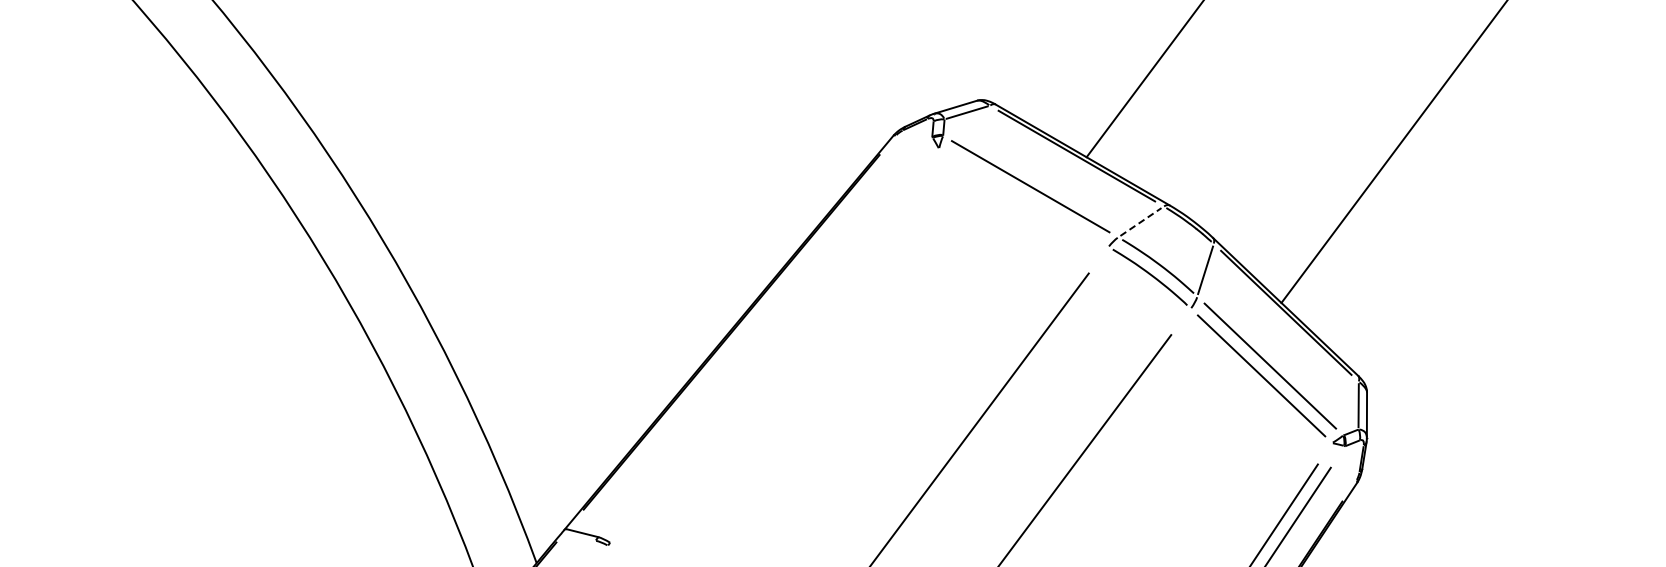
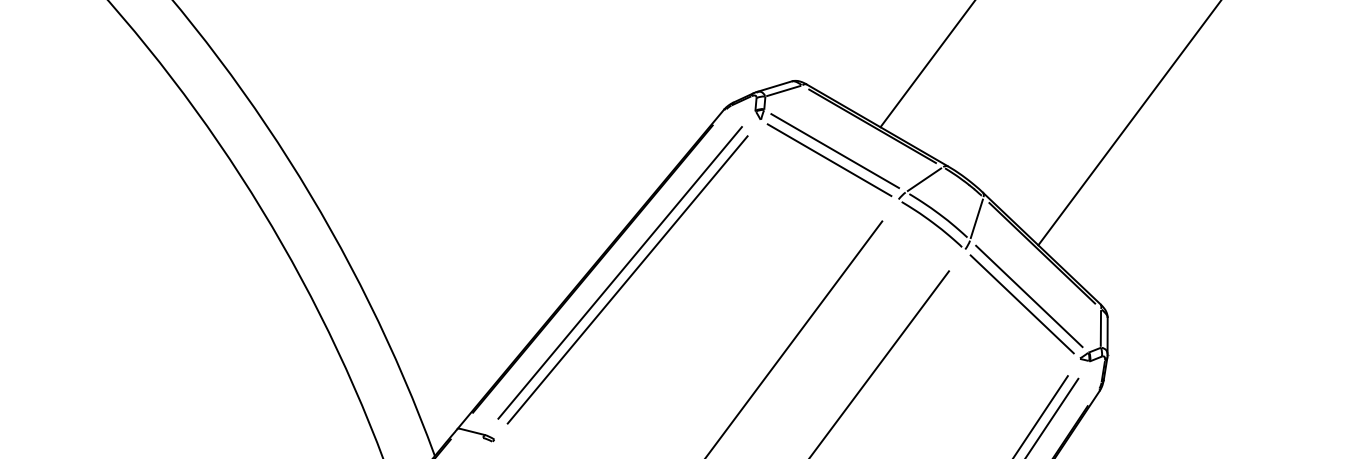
line: (1023, 197) -> (829, 159), added
line: (1140, 222) -> (924, 180), dashed -> solid
line: (765, 337) -> (620, 273), added
line: (774, 345) -> (627, 279), added

